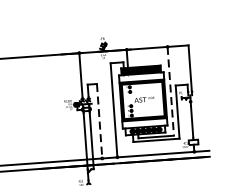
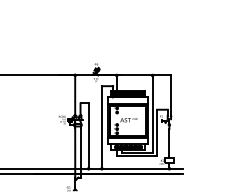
line: (170, 91) -> (152, 114), dashed -> solid
line: (99, 121) -> (88, 136), dashed -> solid

